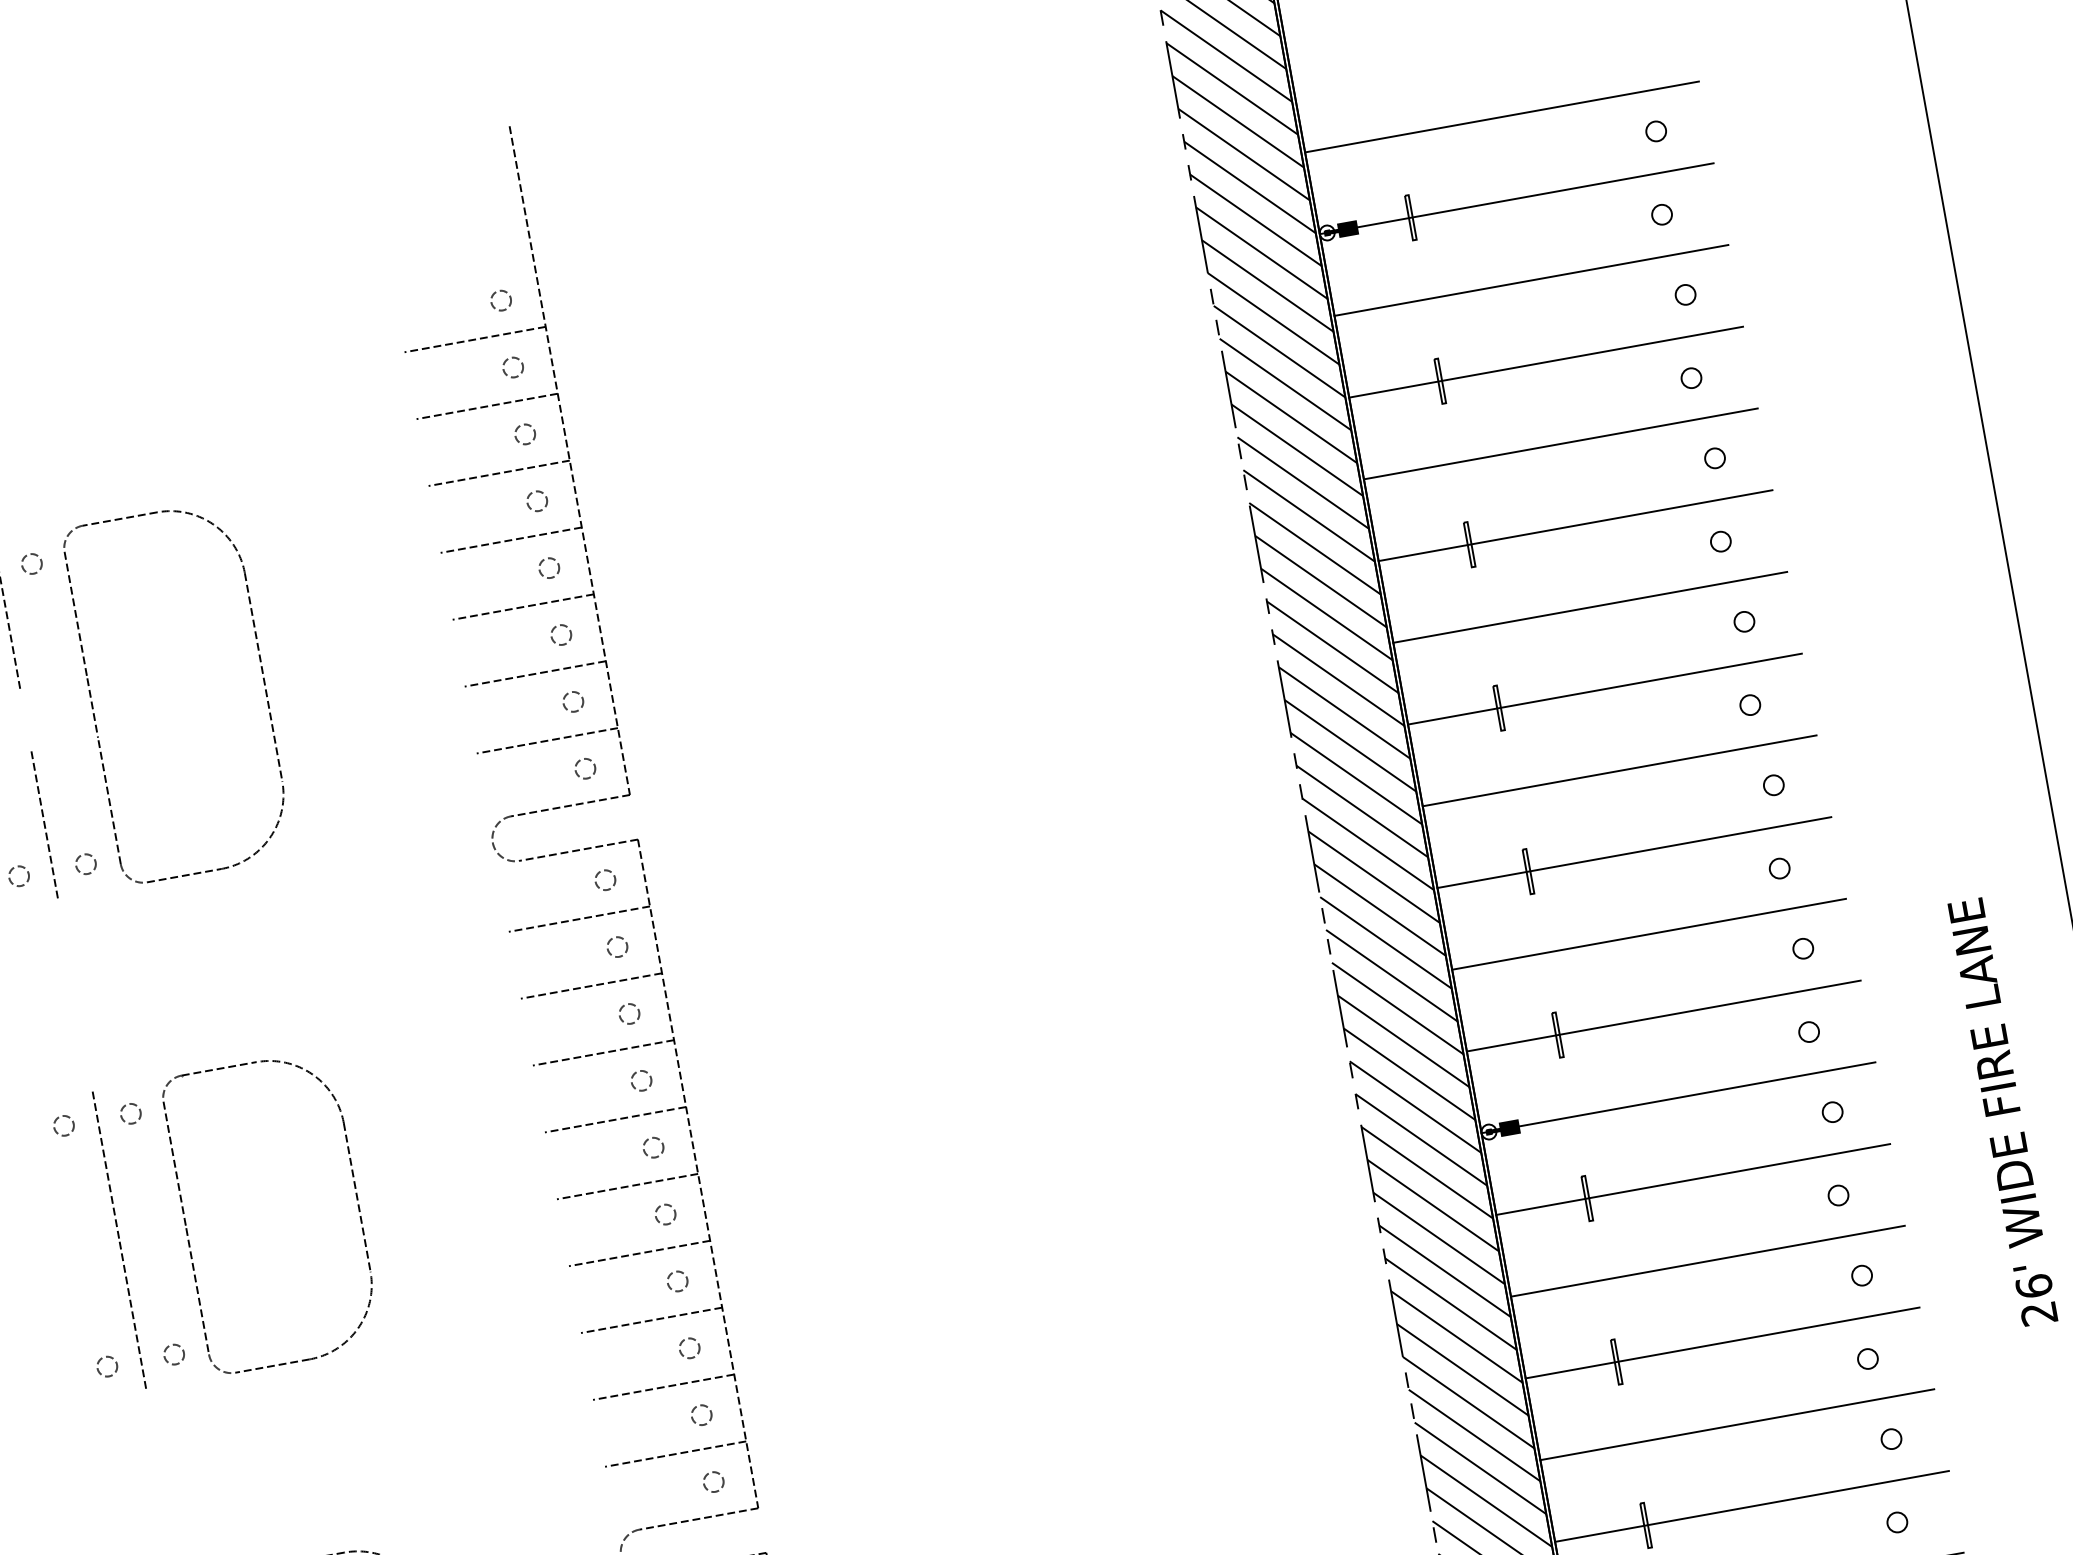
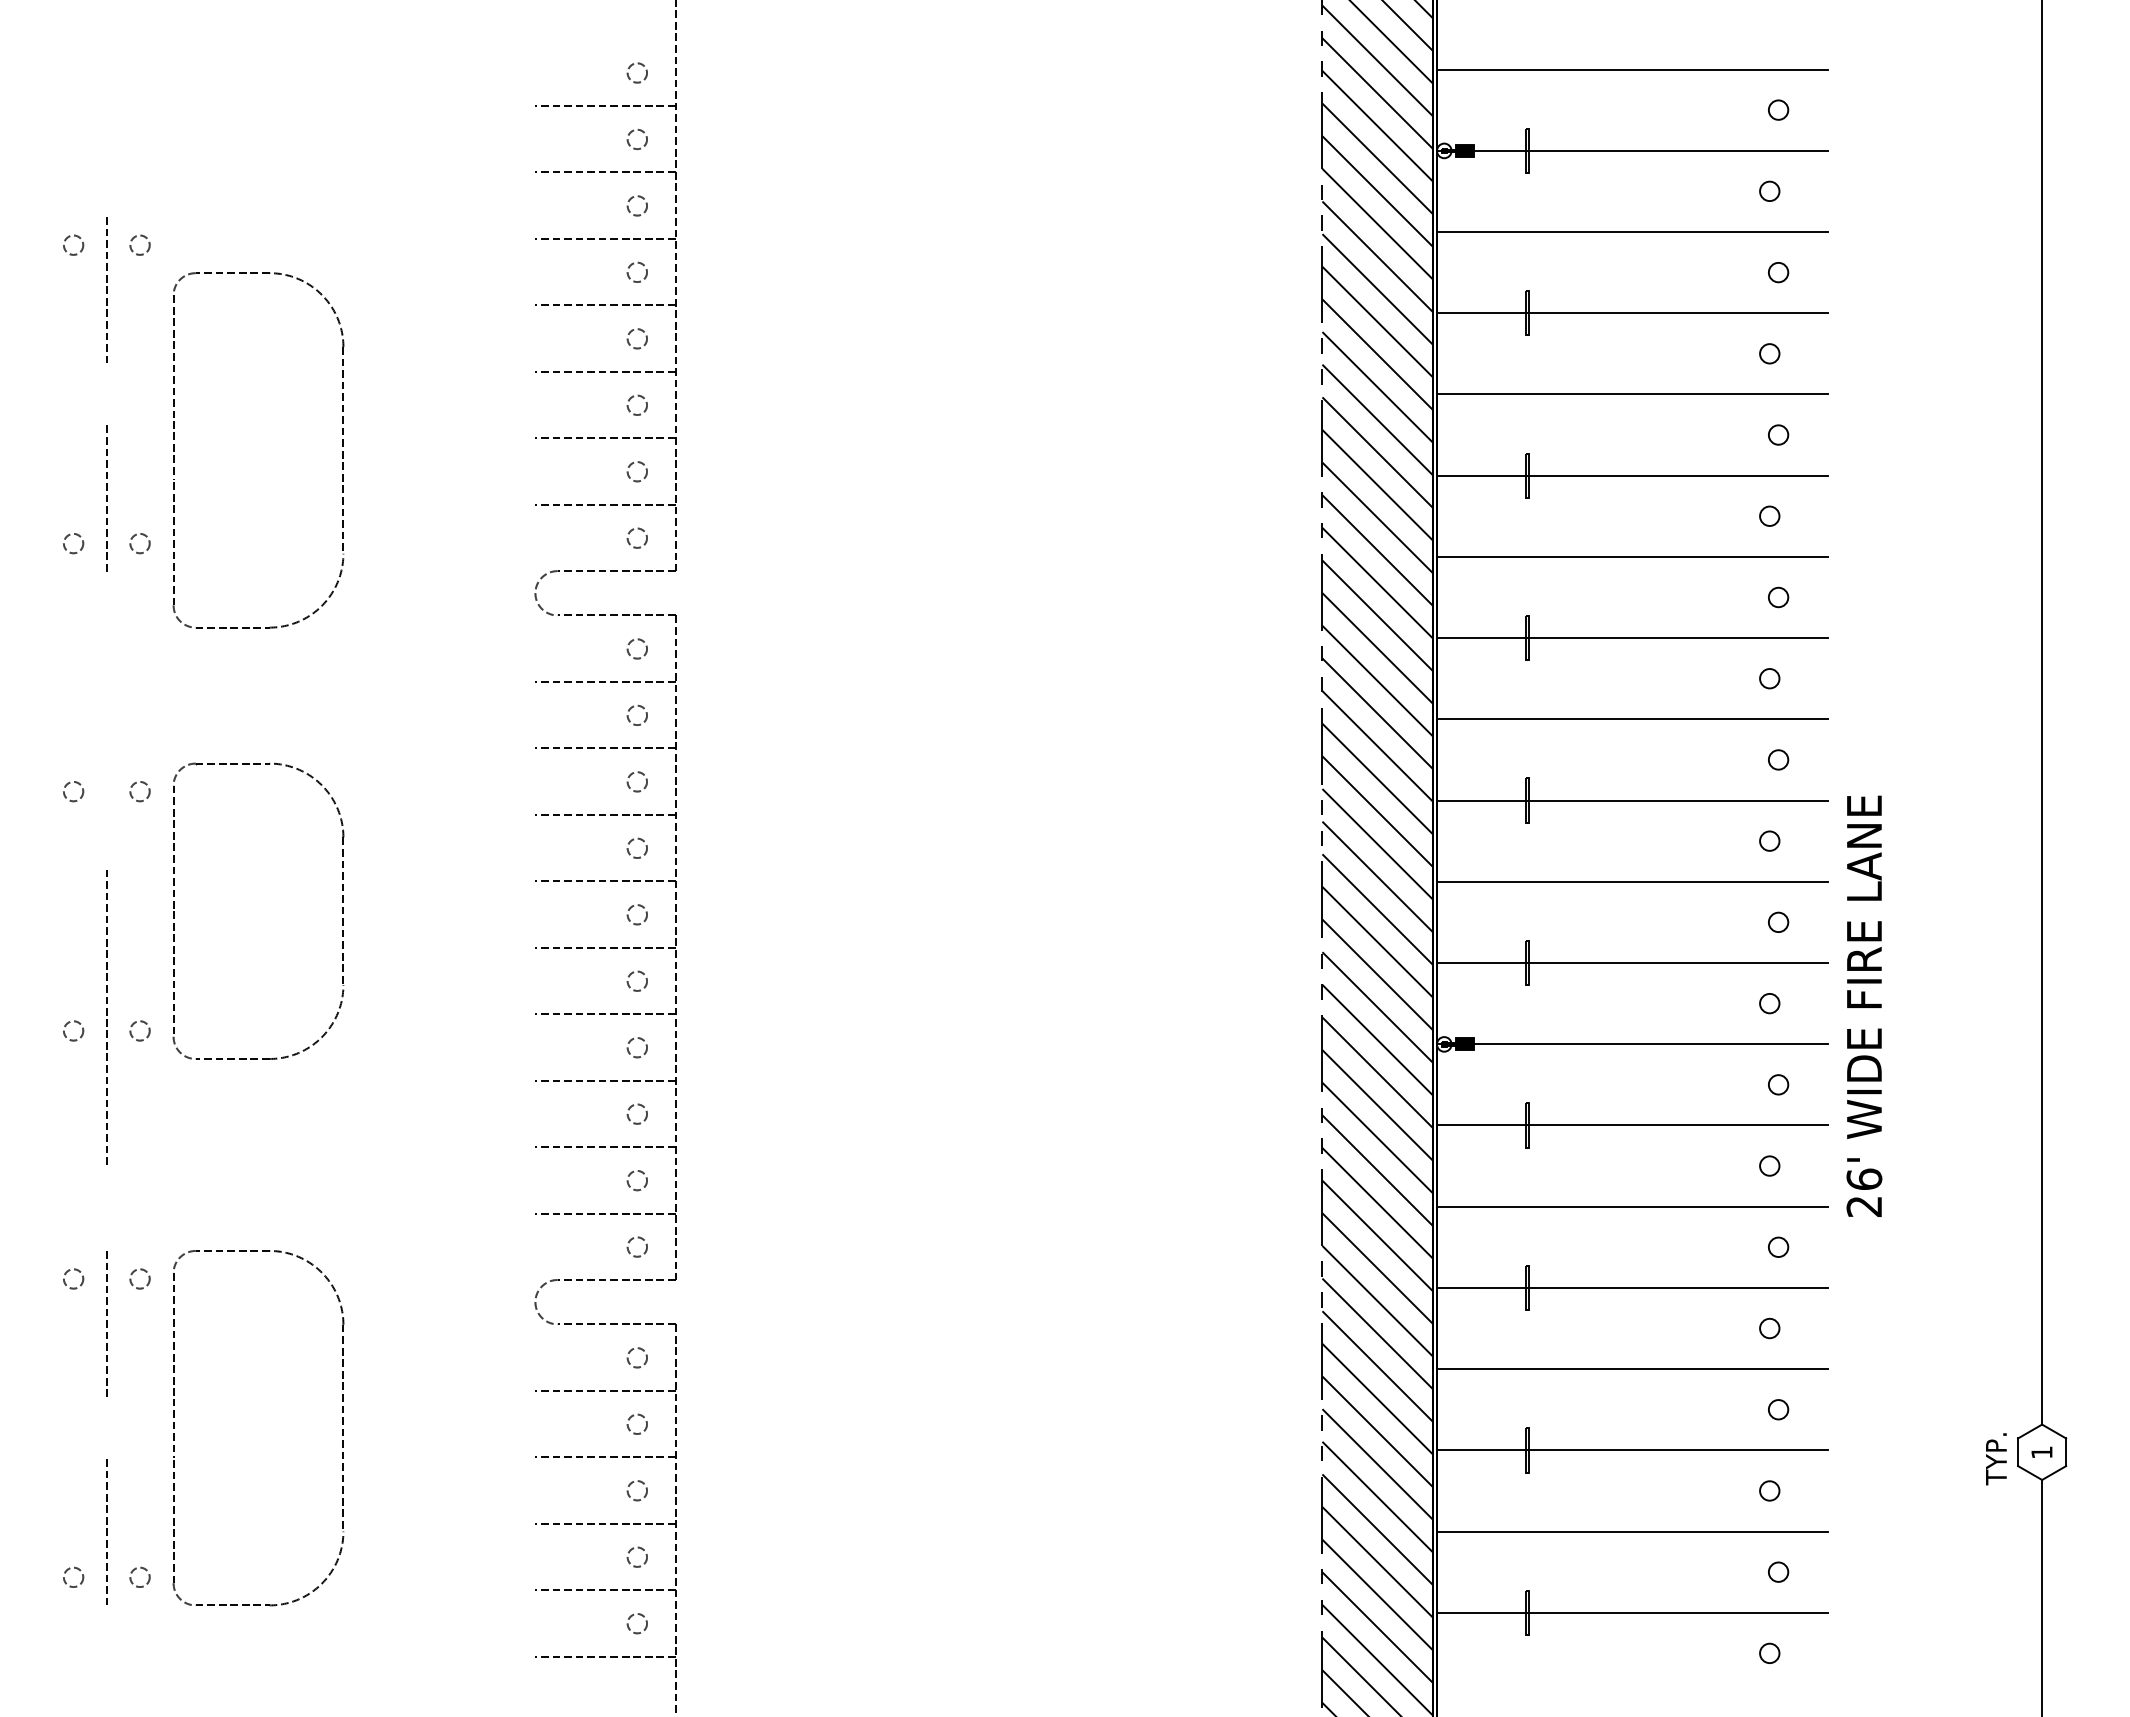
part: (93, 707) -> (174, 450), moved
text: (2002, 1111) -> (1864, 1005), moved
line: (118, 1238) -> (106, 1015), moved

